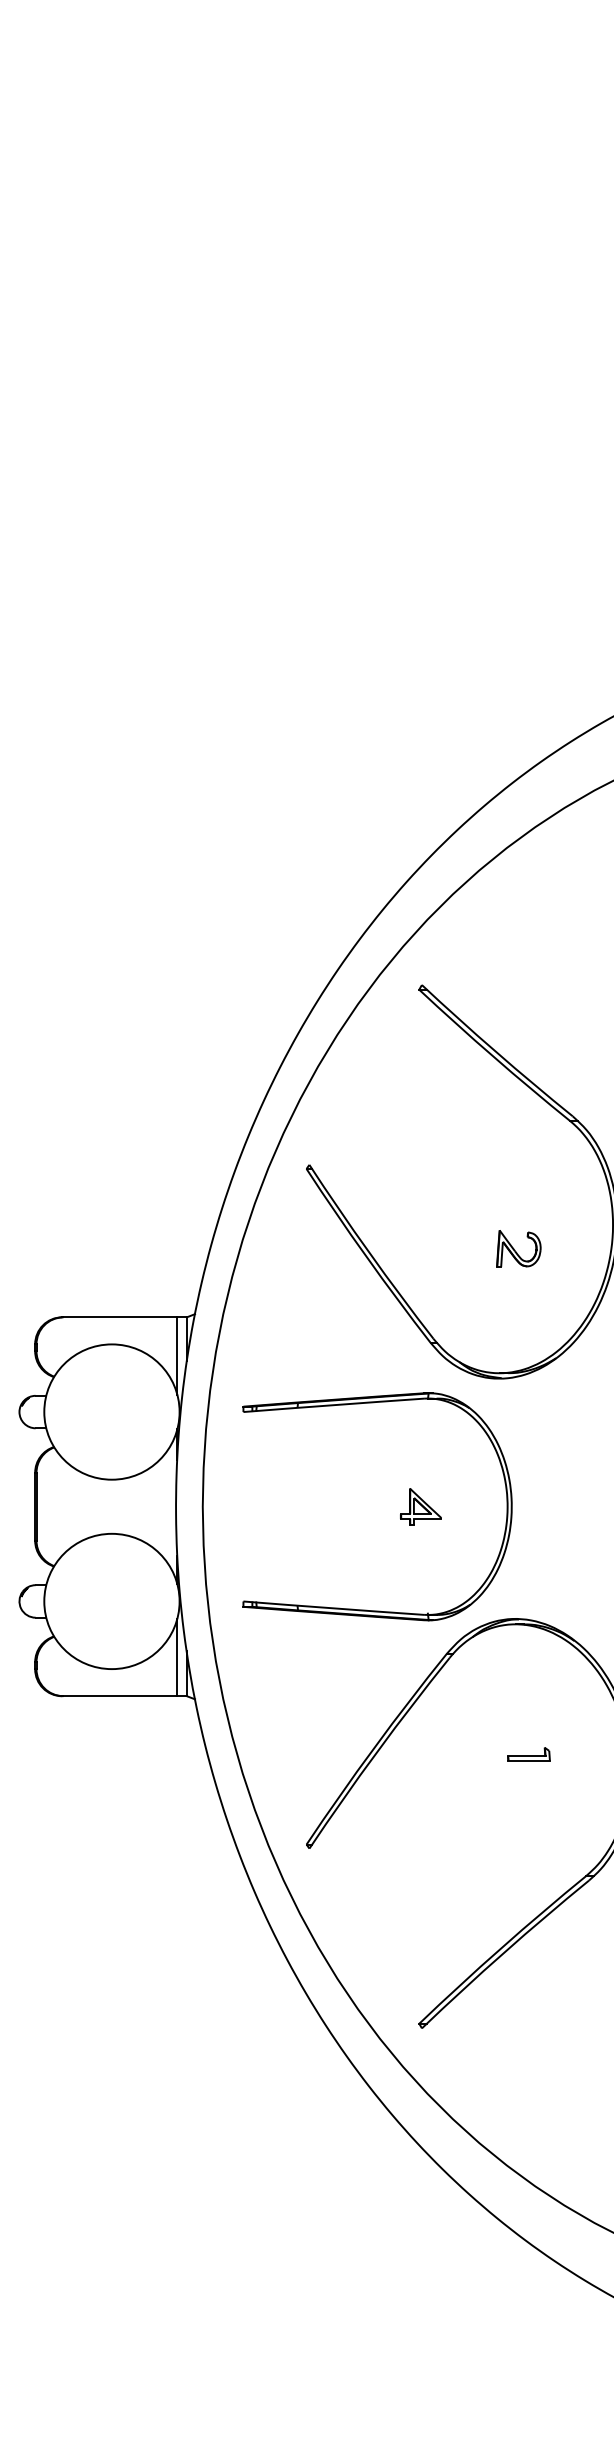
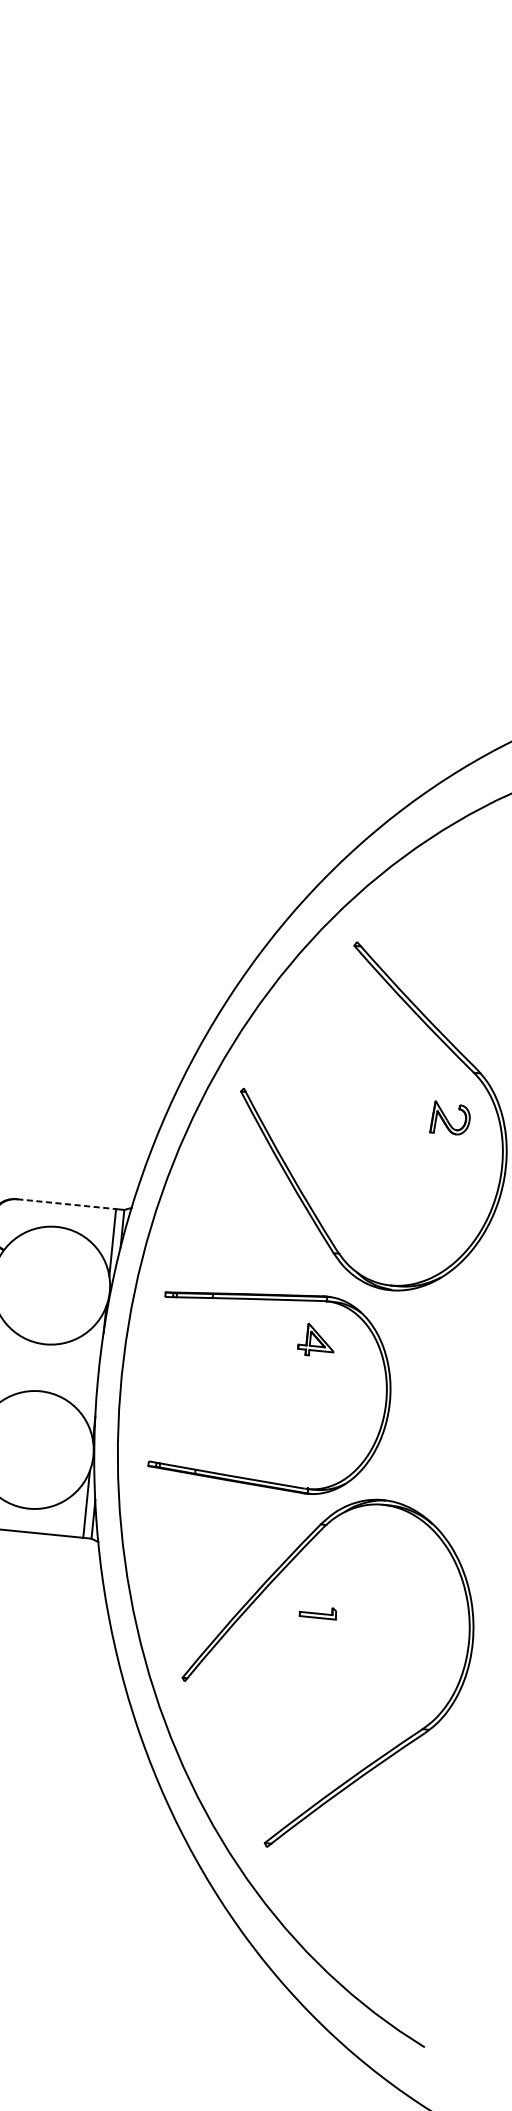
part: (518, 1248) -> (450, 1118), moved
line: (120, 1317) -> (66, 1204), solid -> dashed
part: (420, 1506) -> (316, 1339), moved
part: (528, 1754) -> (317, 1612), moved

